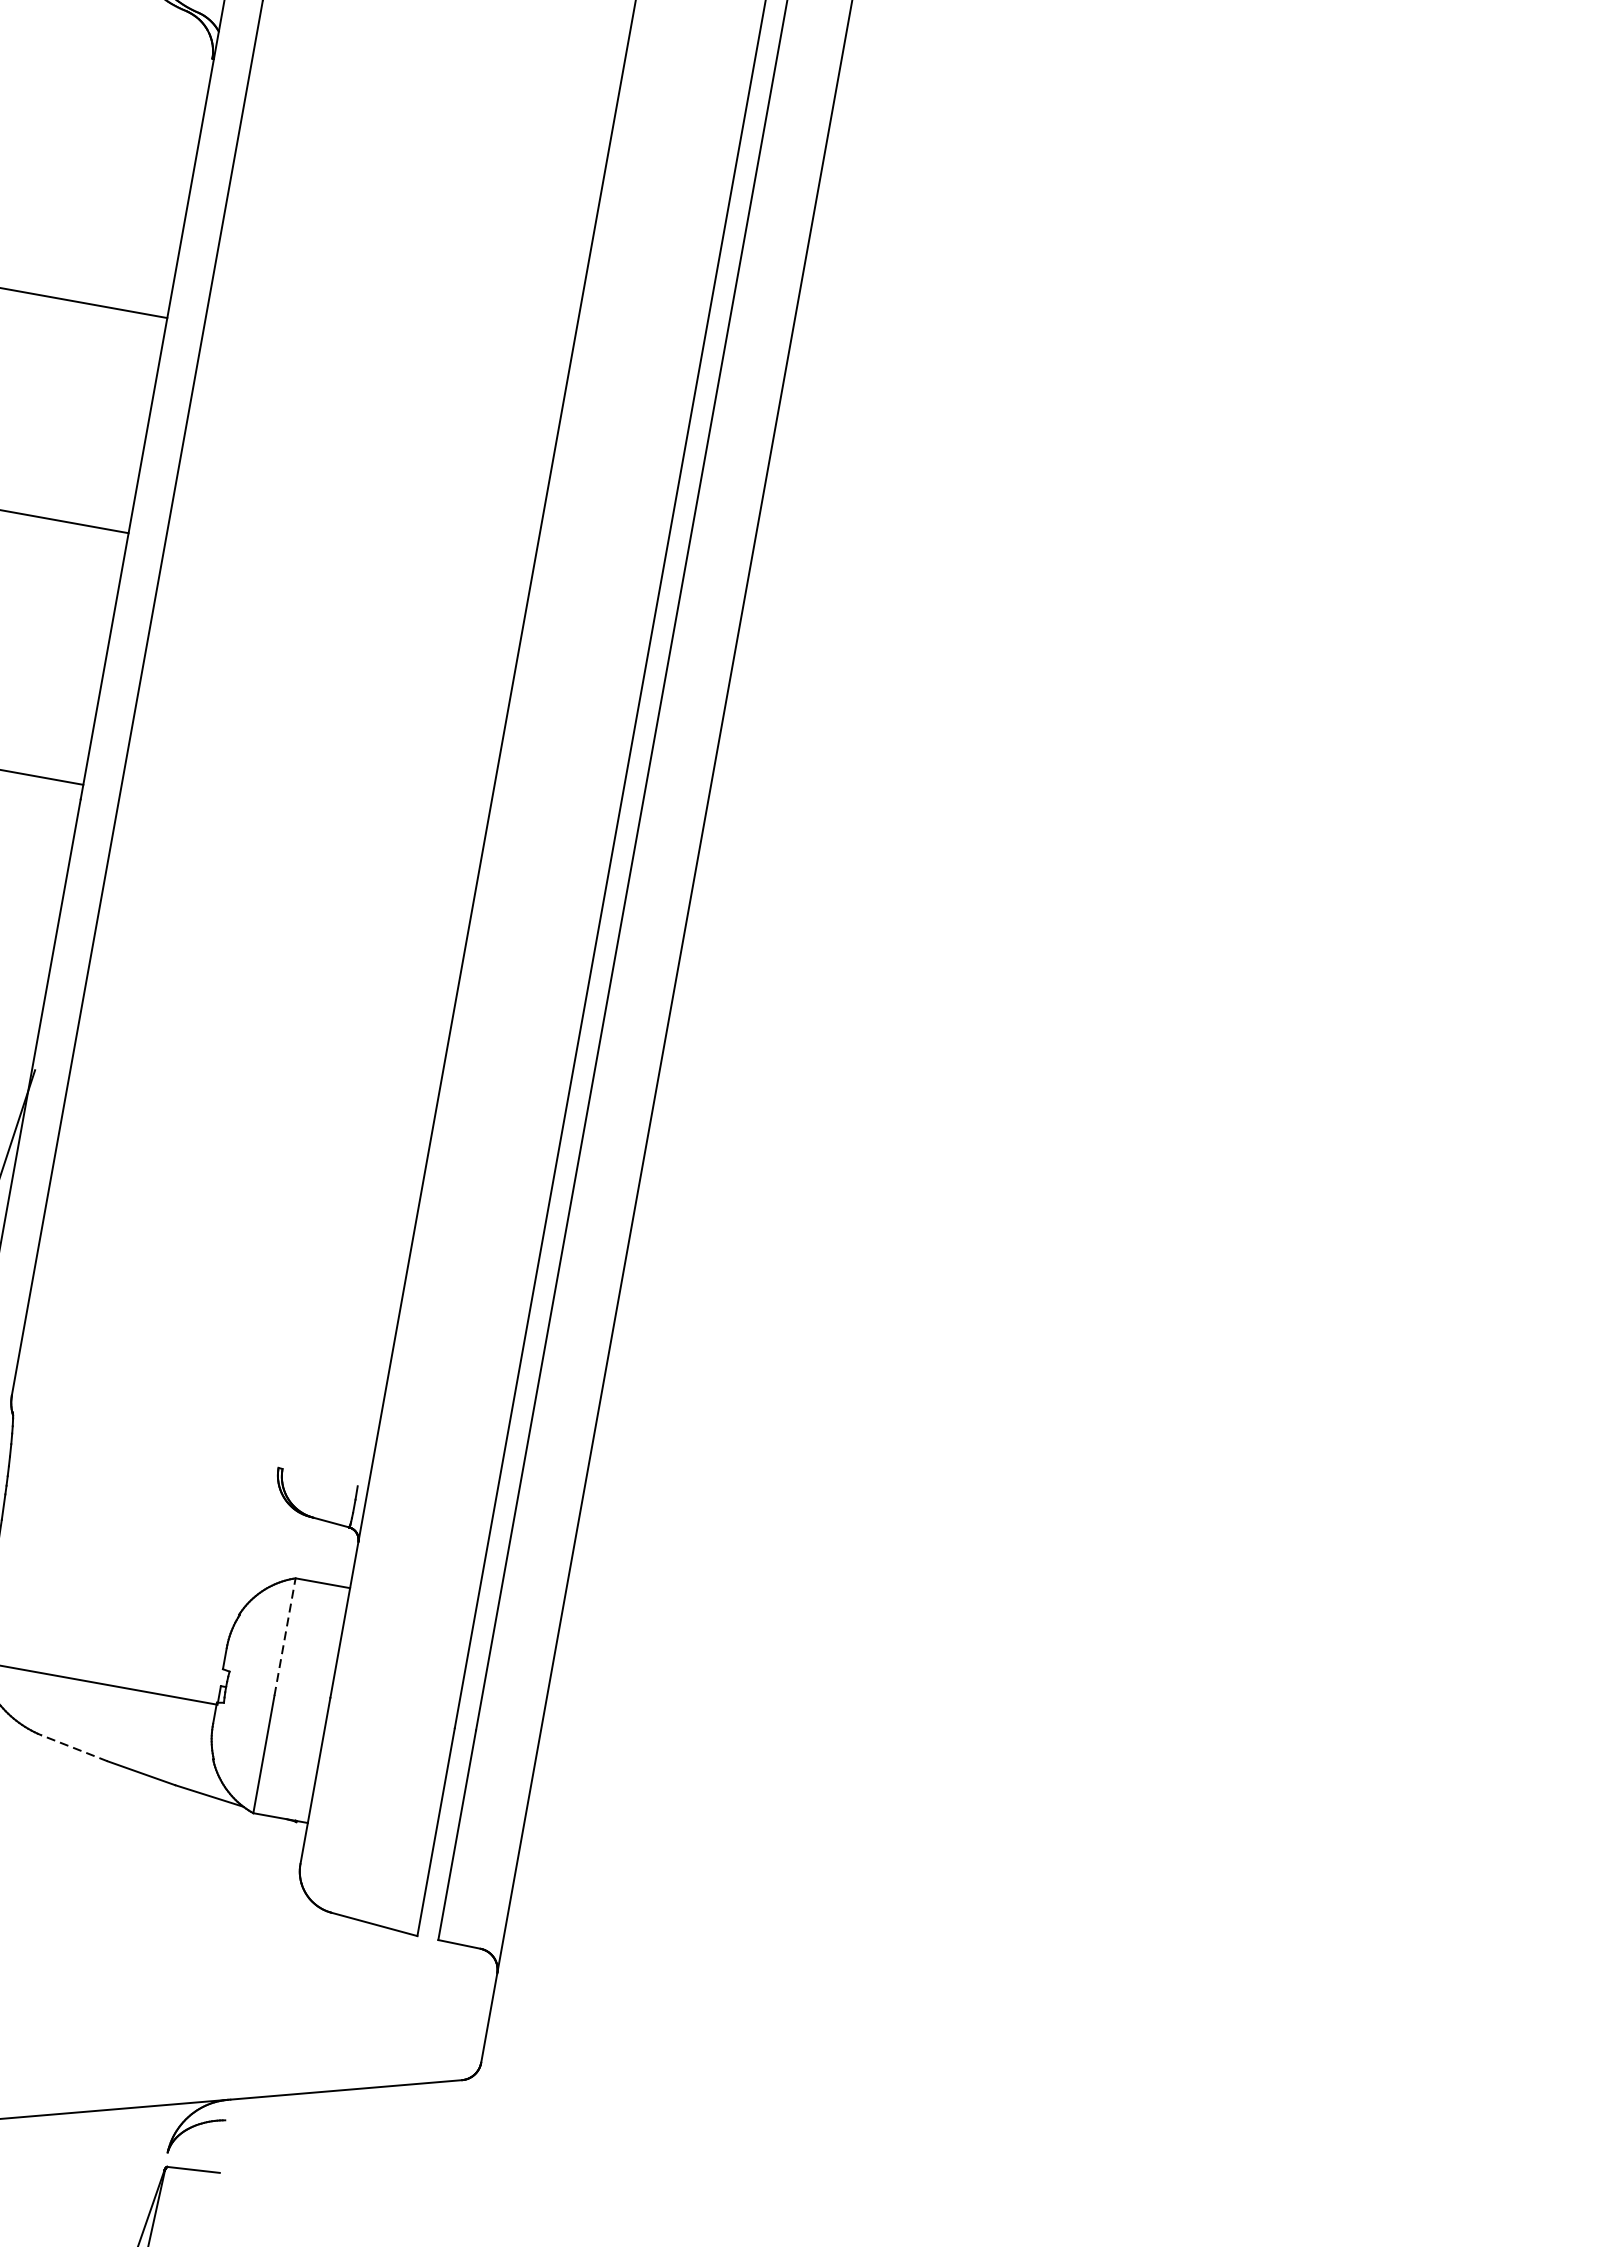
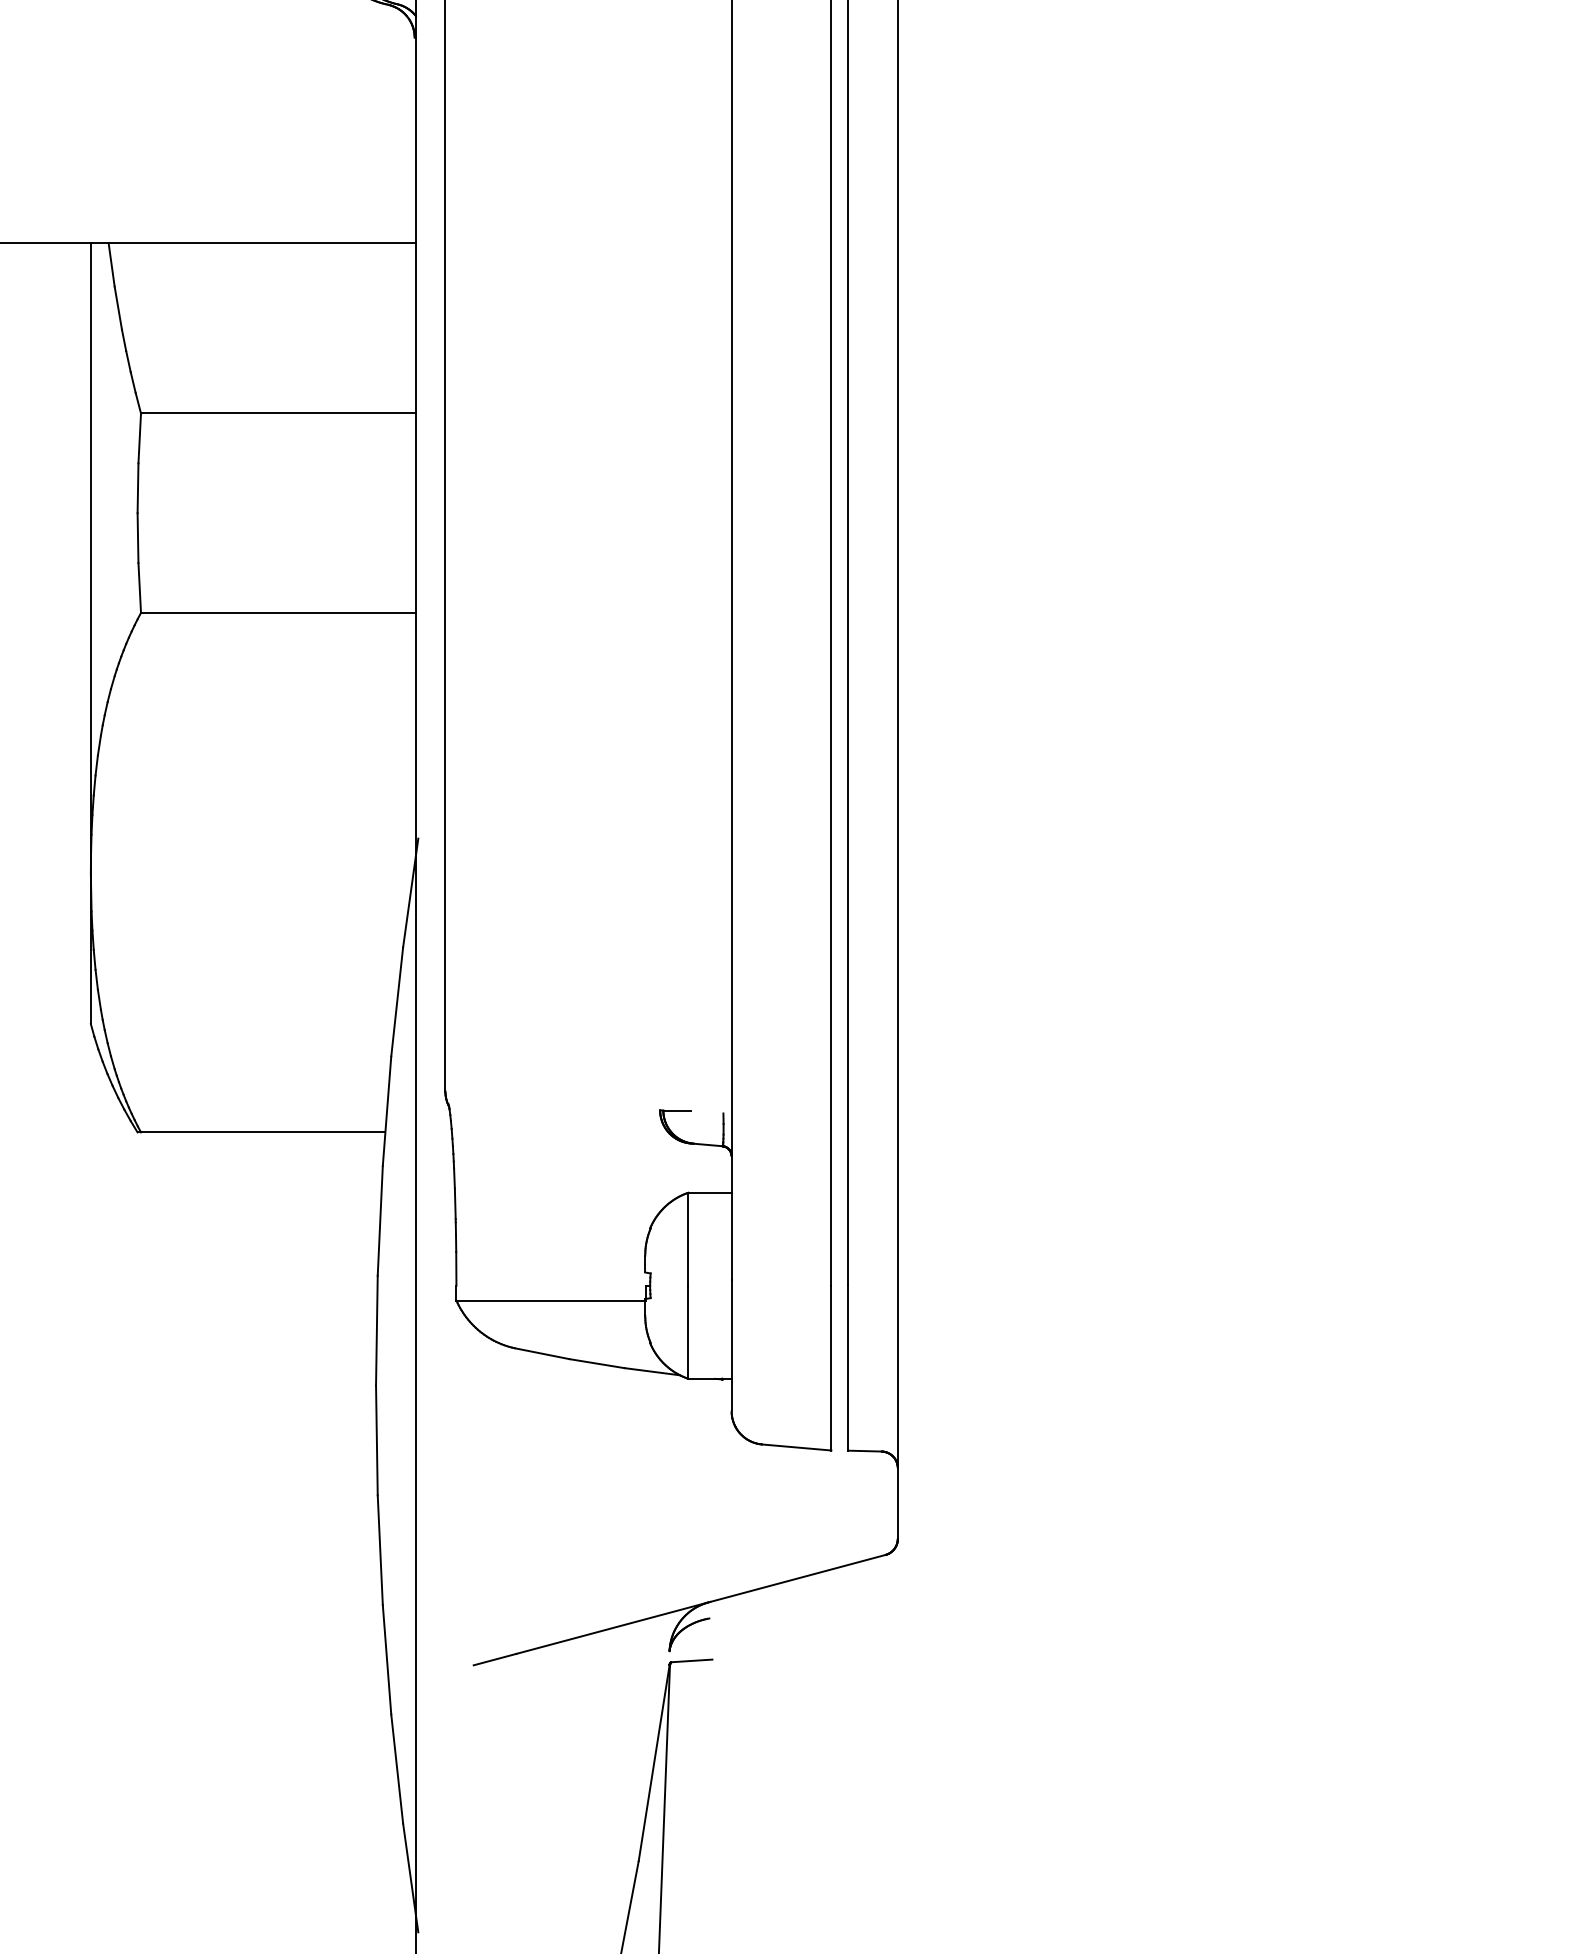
line: (299, 1471) -> (676, 1110), added
line: (285, 1637) -> (688, 1239), dashed -> solid
line: (74, 1748) -> (542, 1353), dashed -> solid

